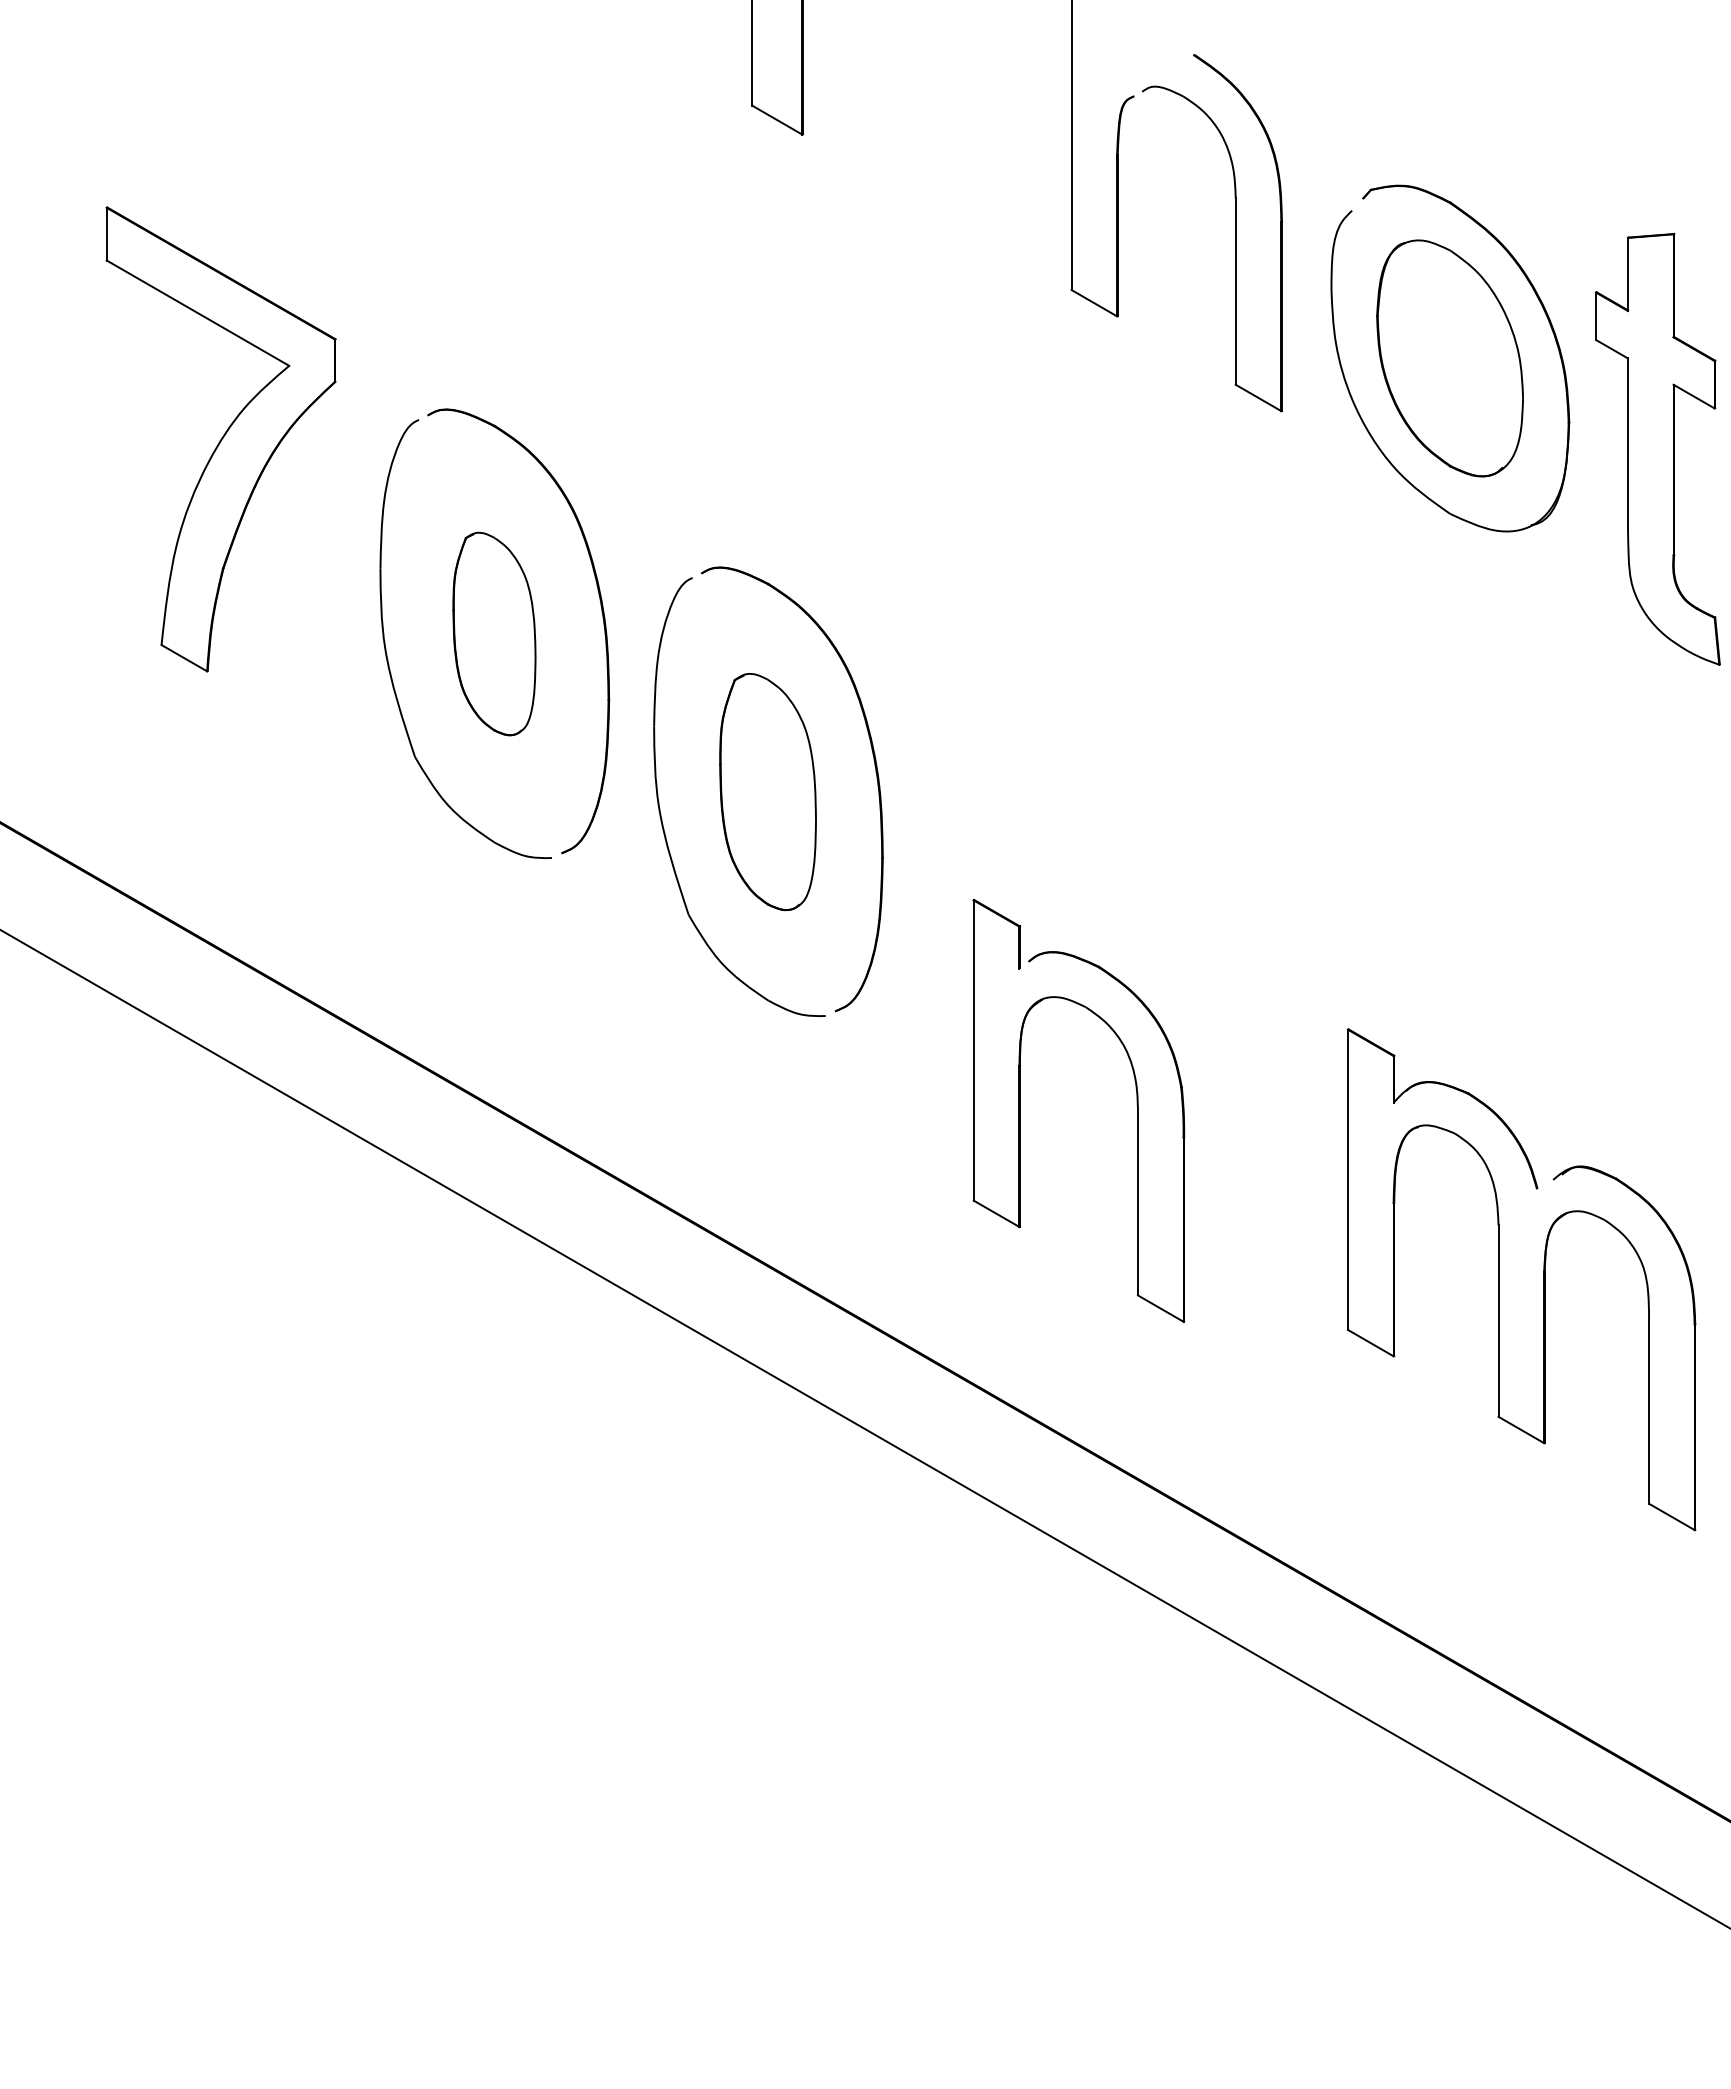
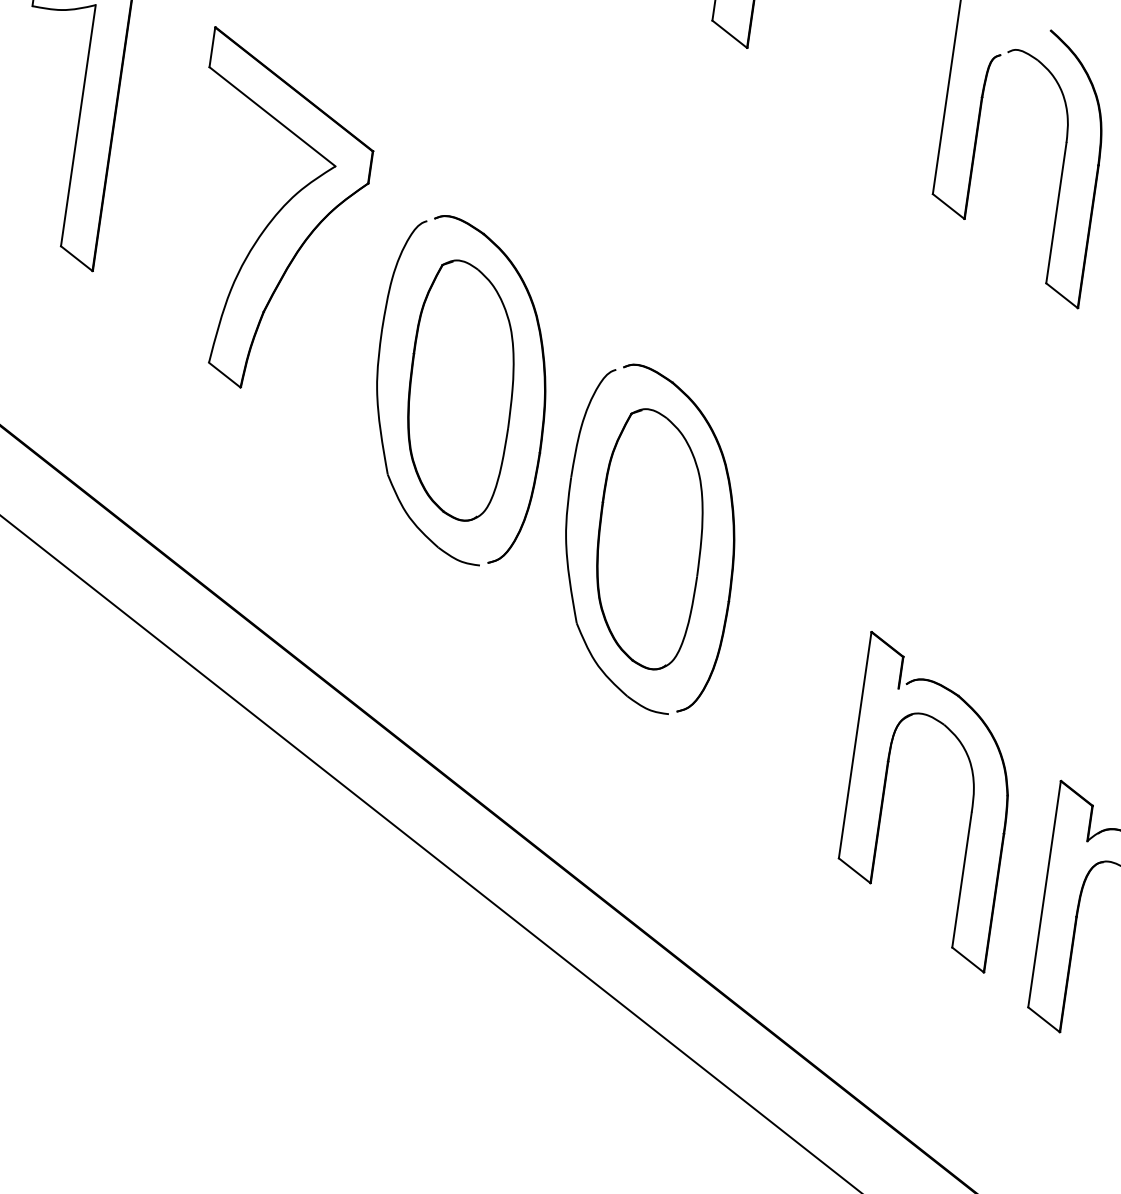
part: (494, 633) -> (461, 390), size x1.67
part: (767, 791) -> (649, 538), size x1.43
part: (1020, 1110) -> (883, 795), moved

